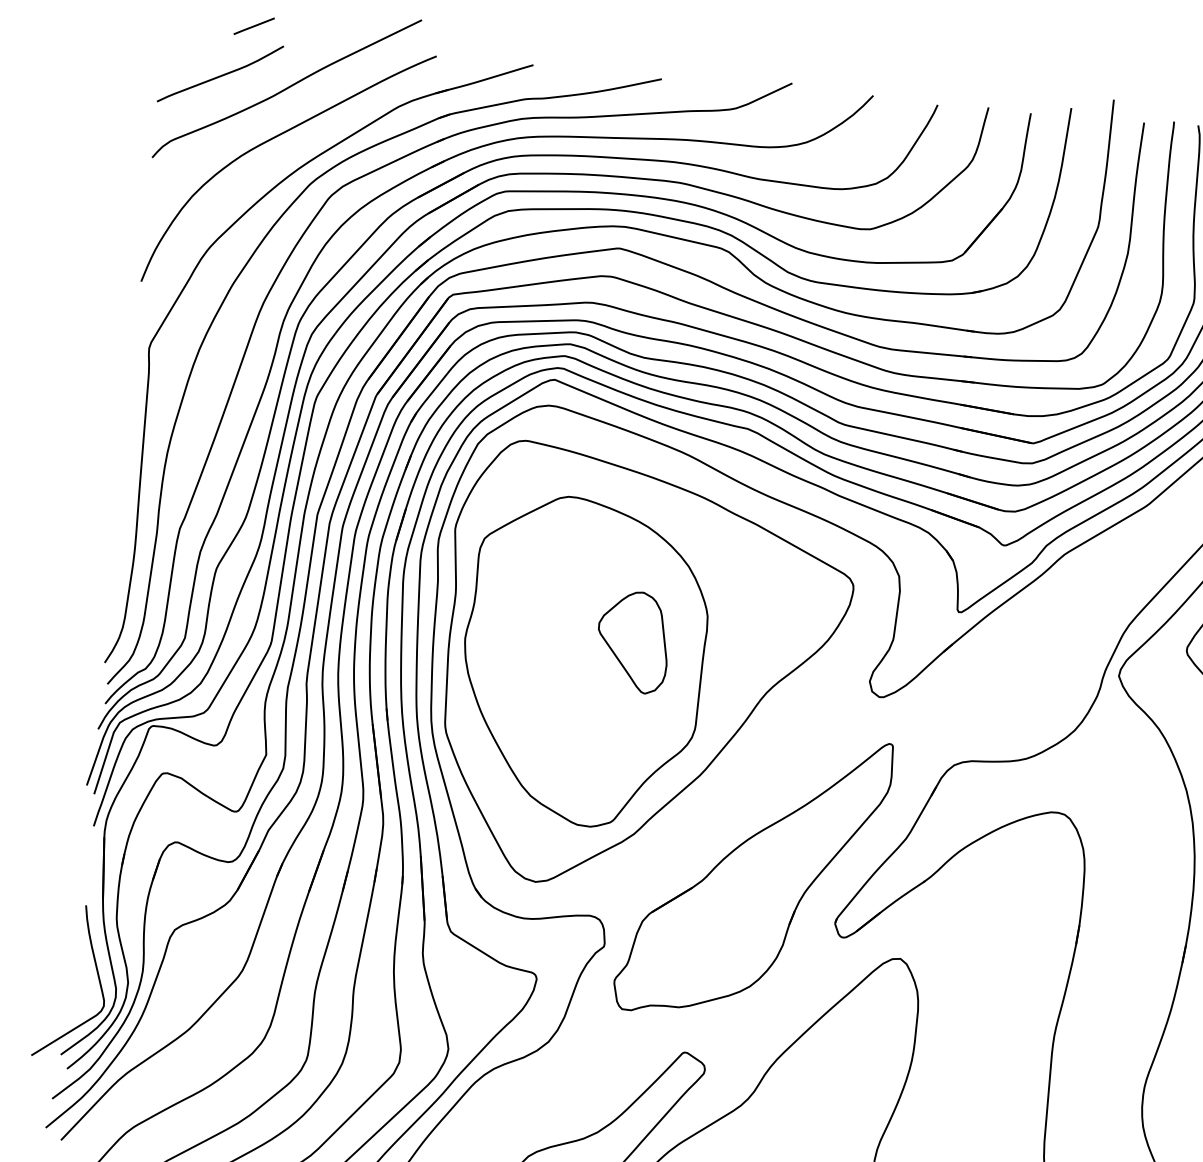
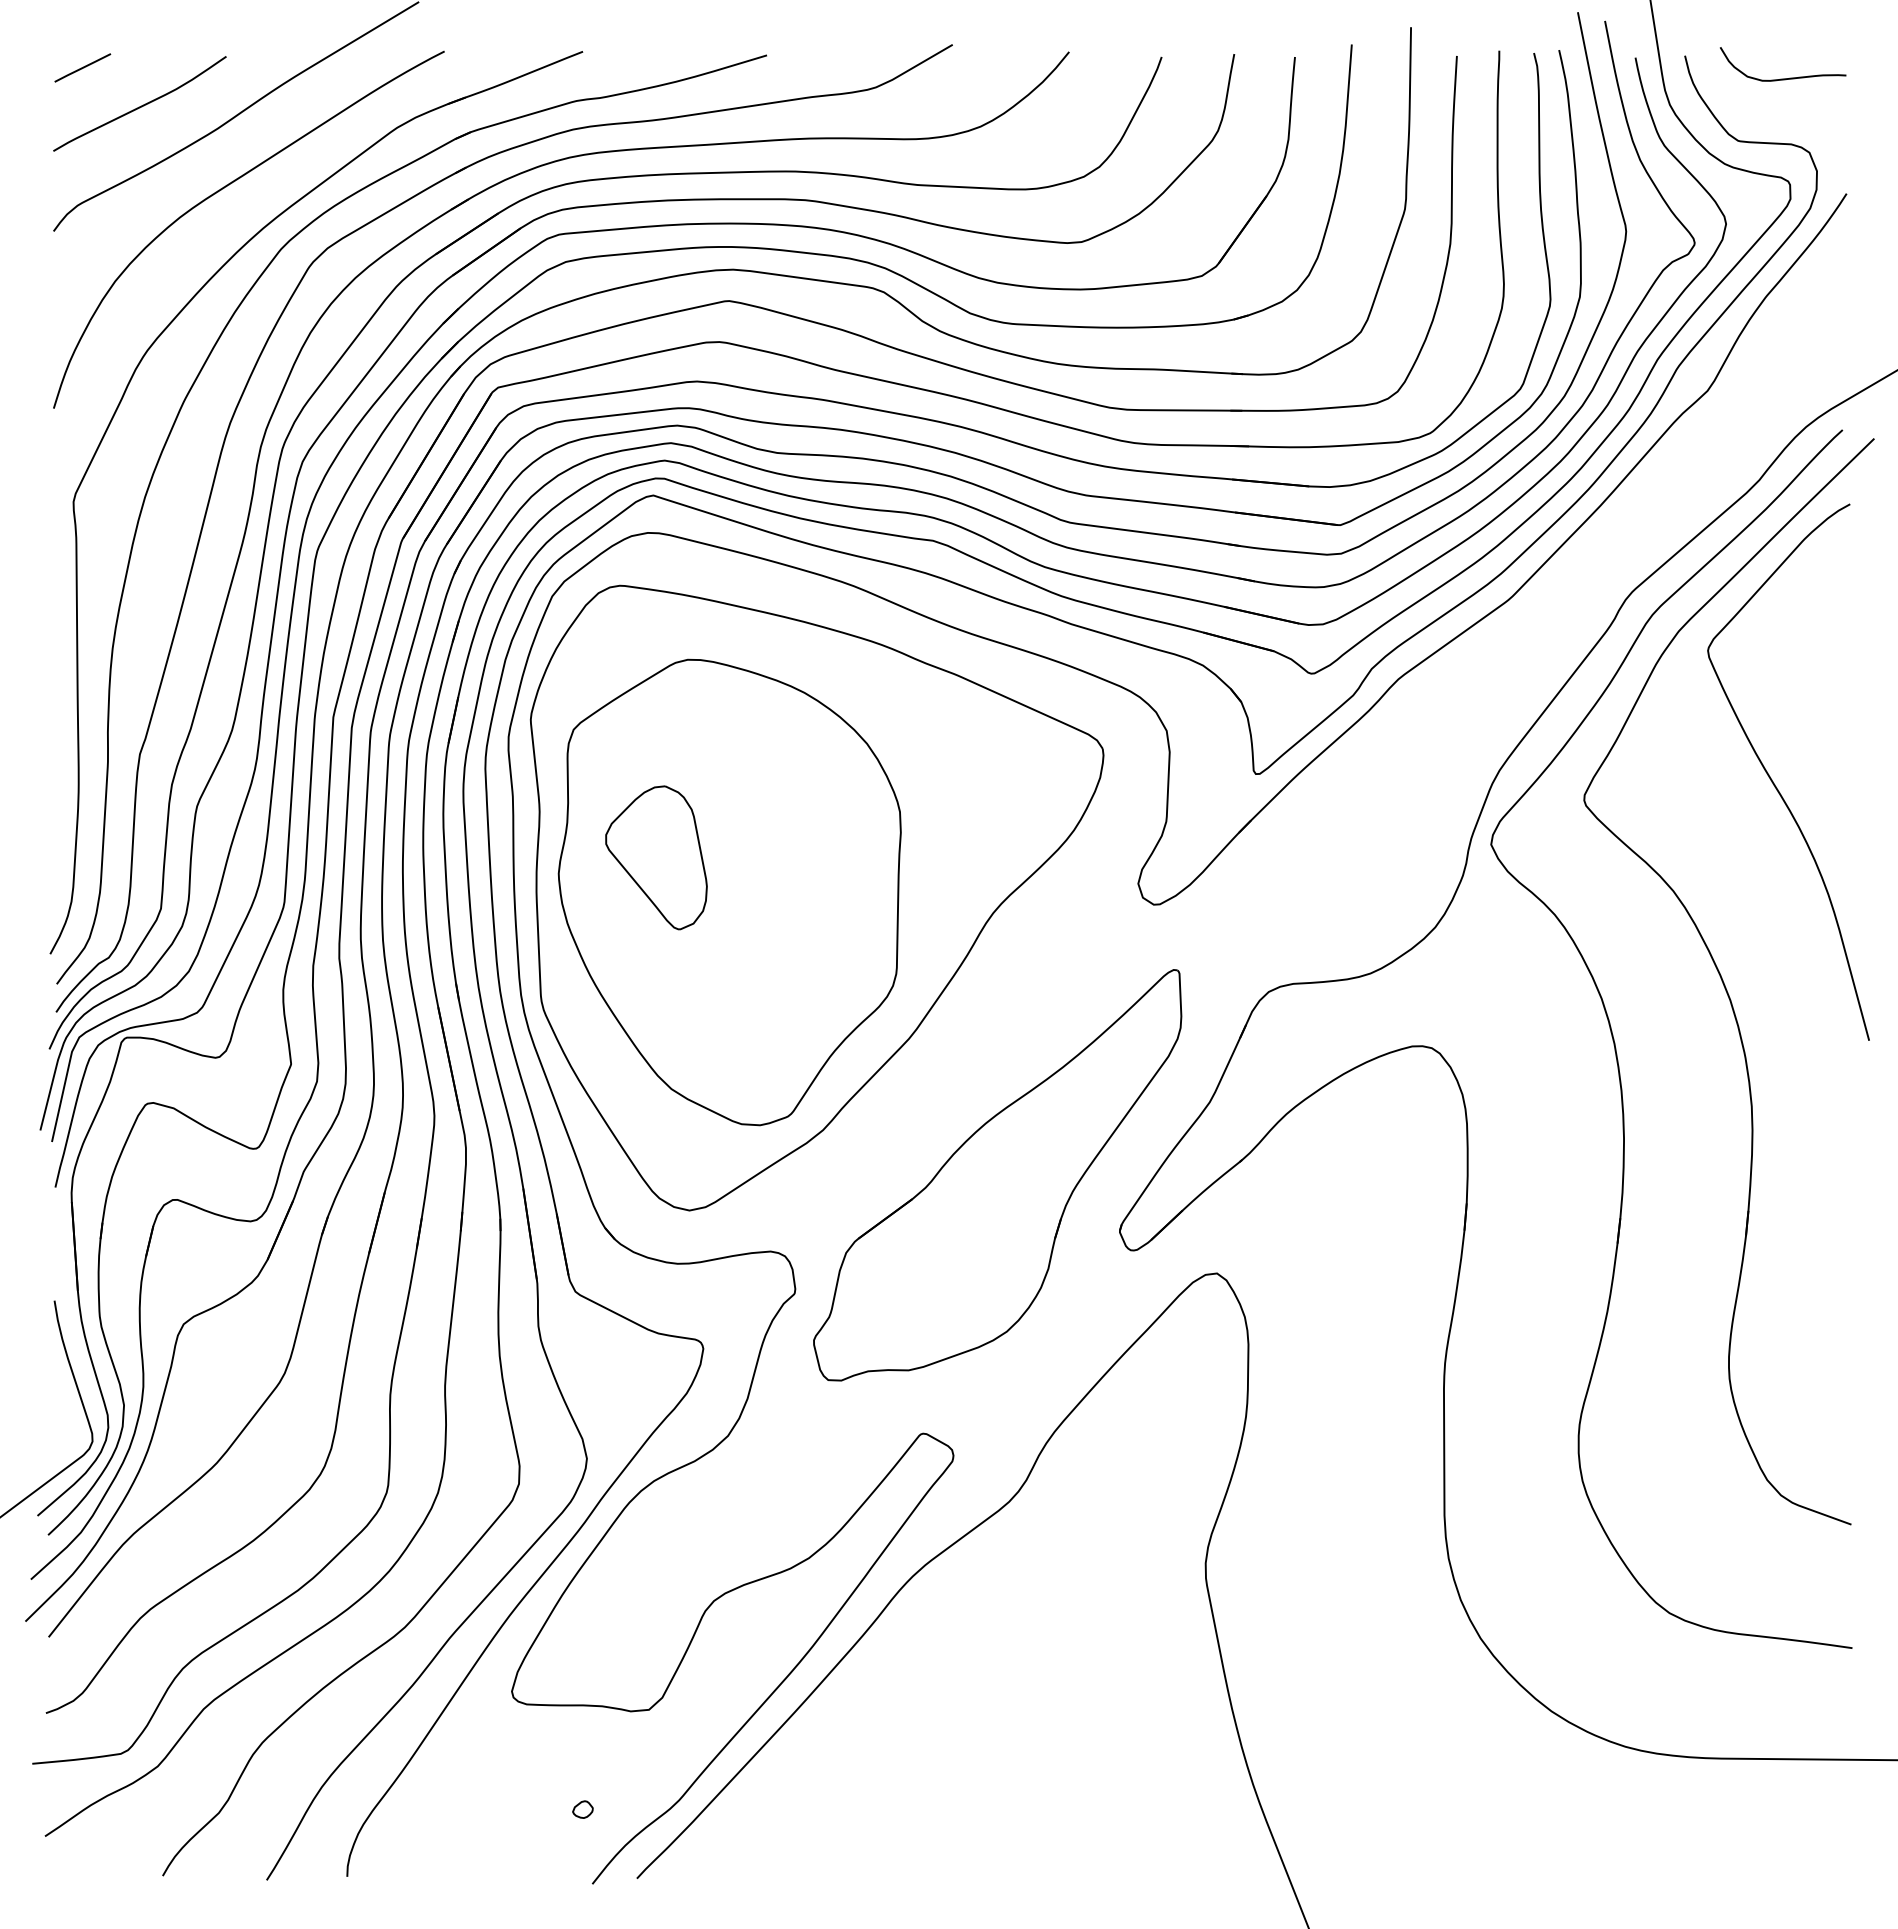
line: (254, 25) -> (82, 67), moved
part: (633, 641) -> (656, 857), moved

